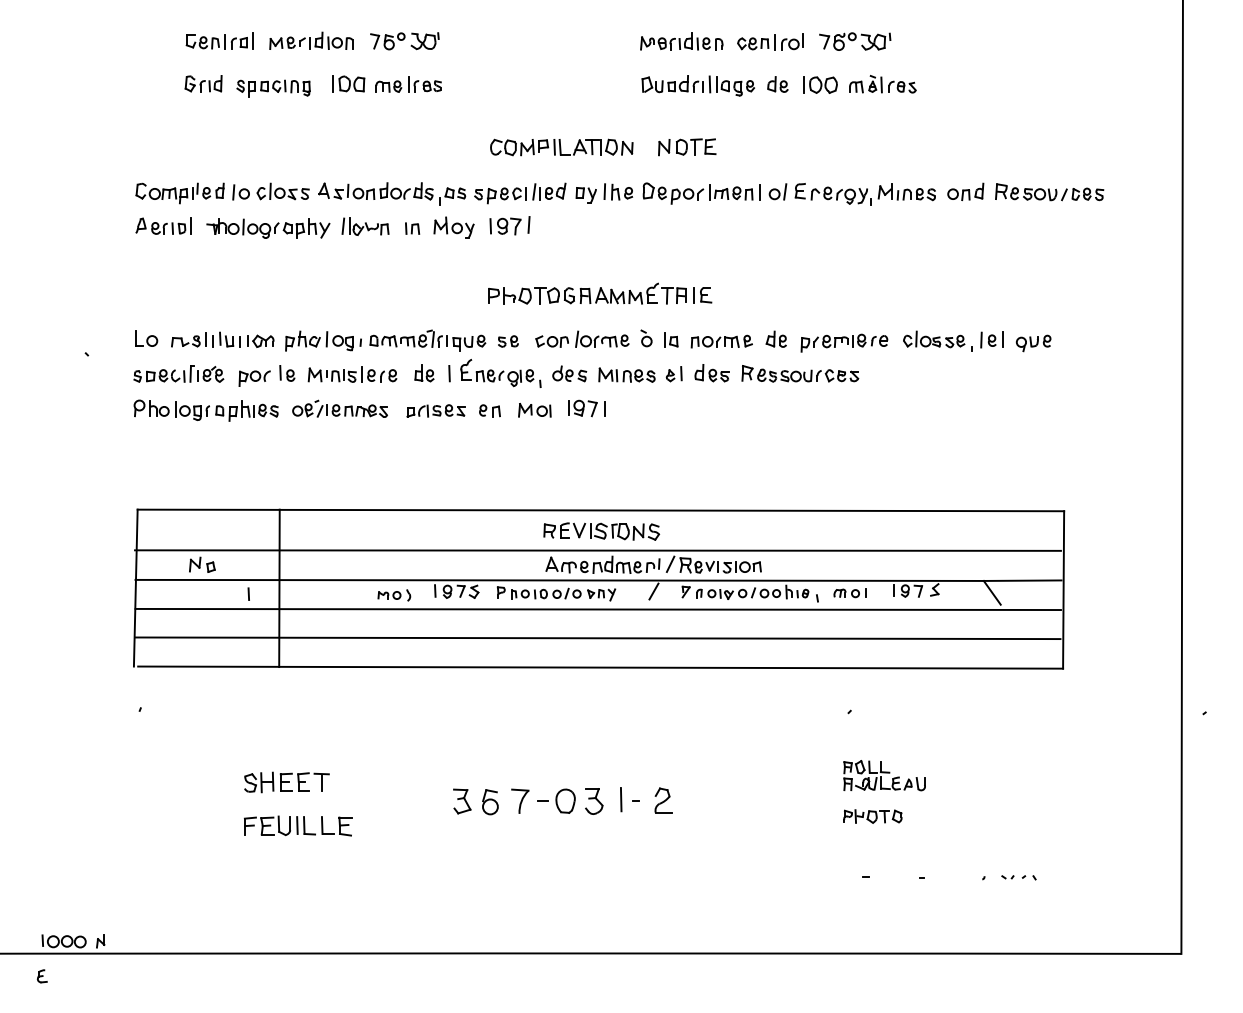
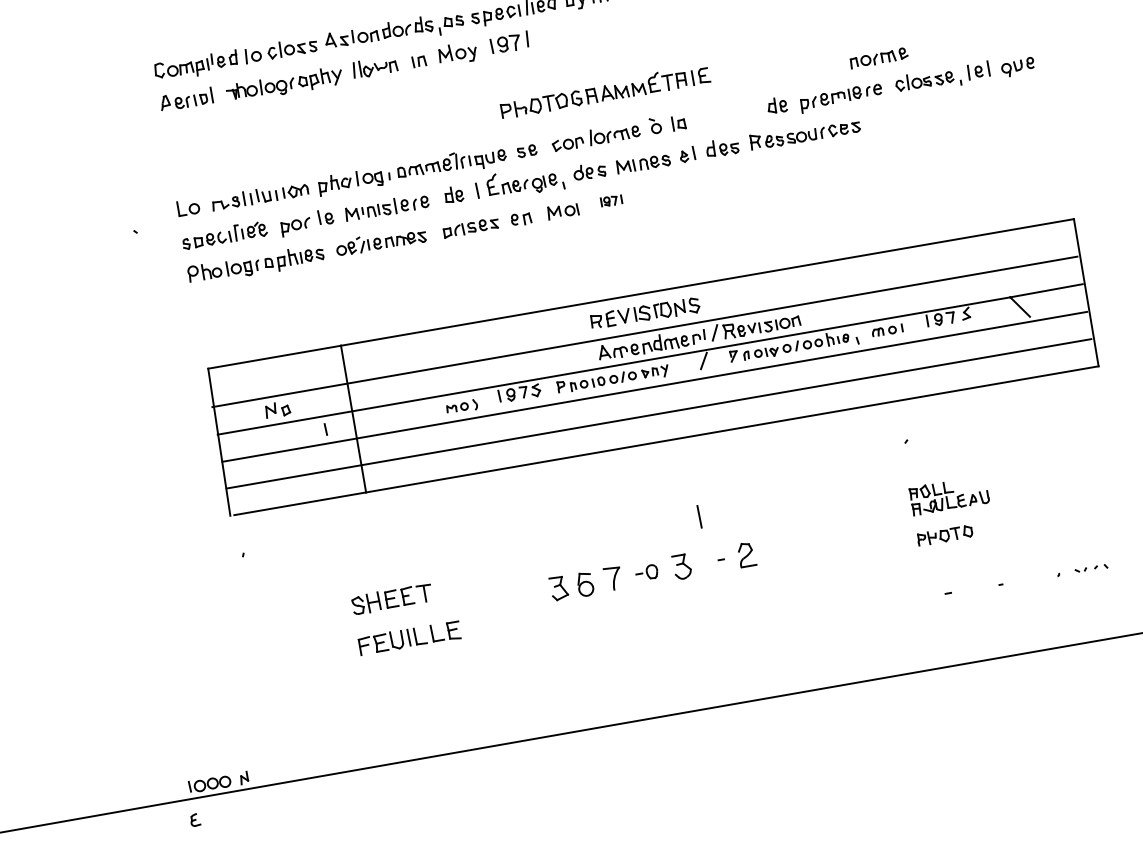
part: (721, 341) -> (878, 58), moved
part: (586, 408) -> (611, 201), size x0.6
line: (621, 799) -> (699, 516), moved
part: (556, 800) -> (646, 572), size x0.6

